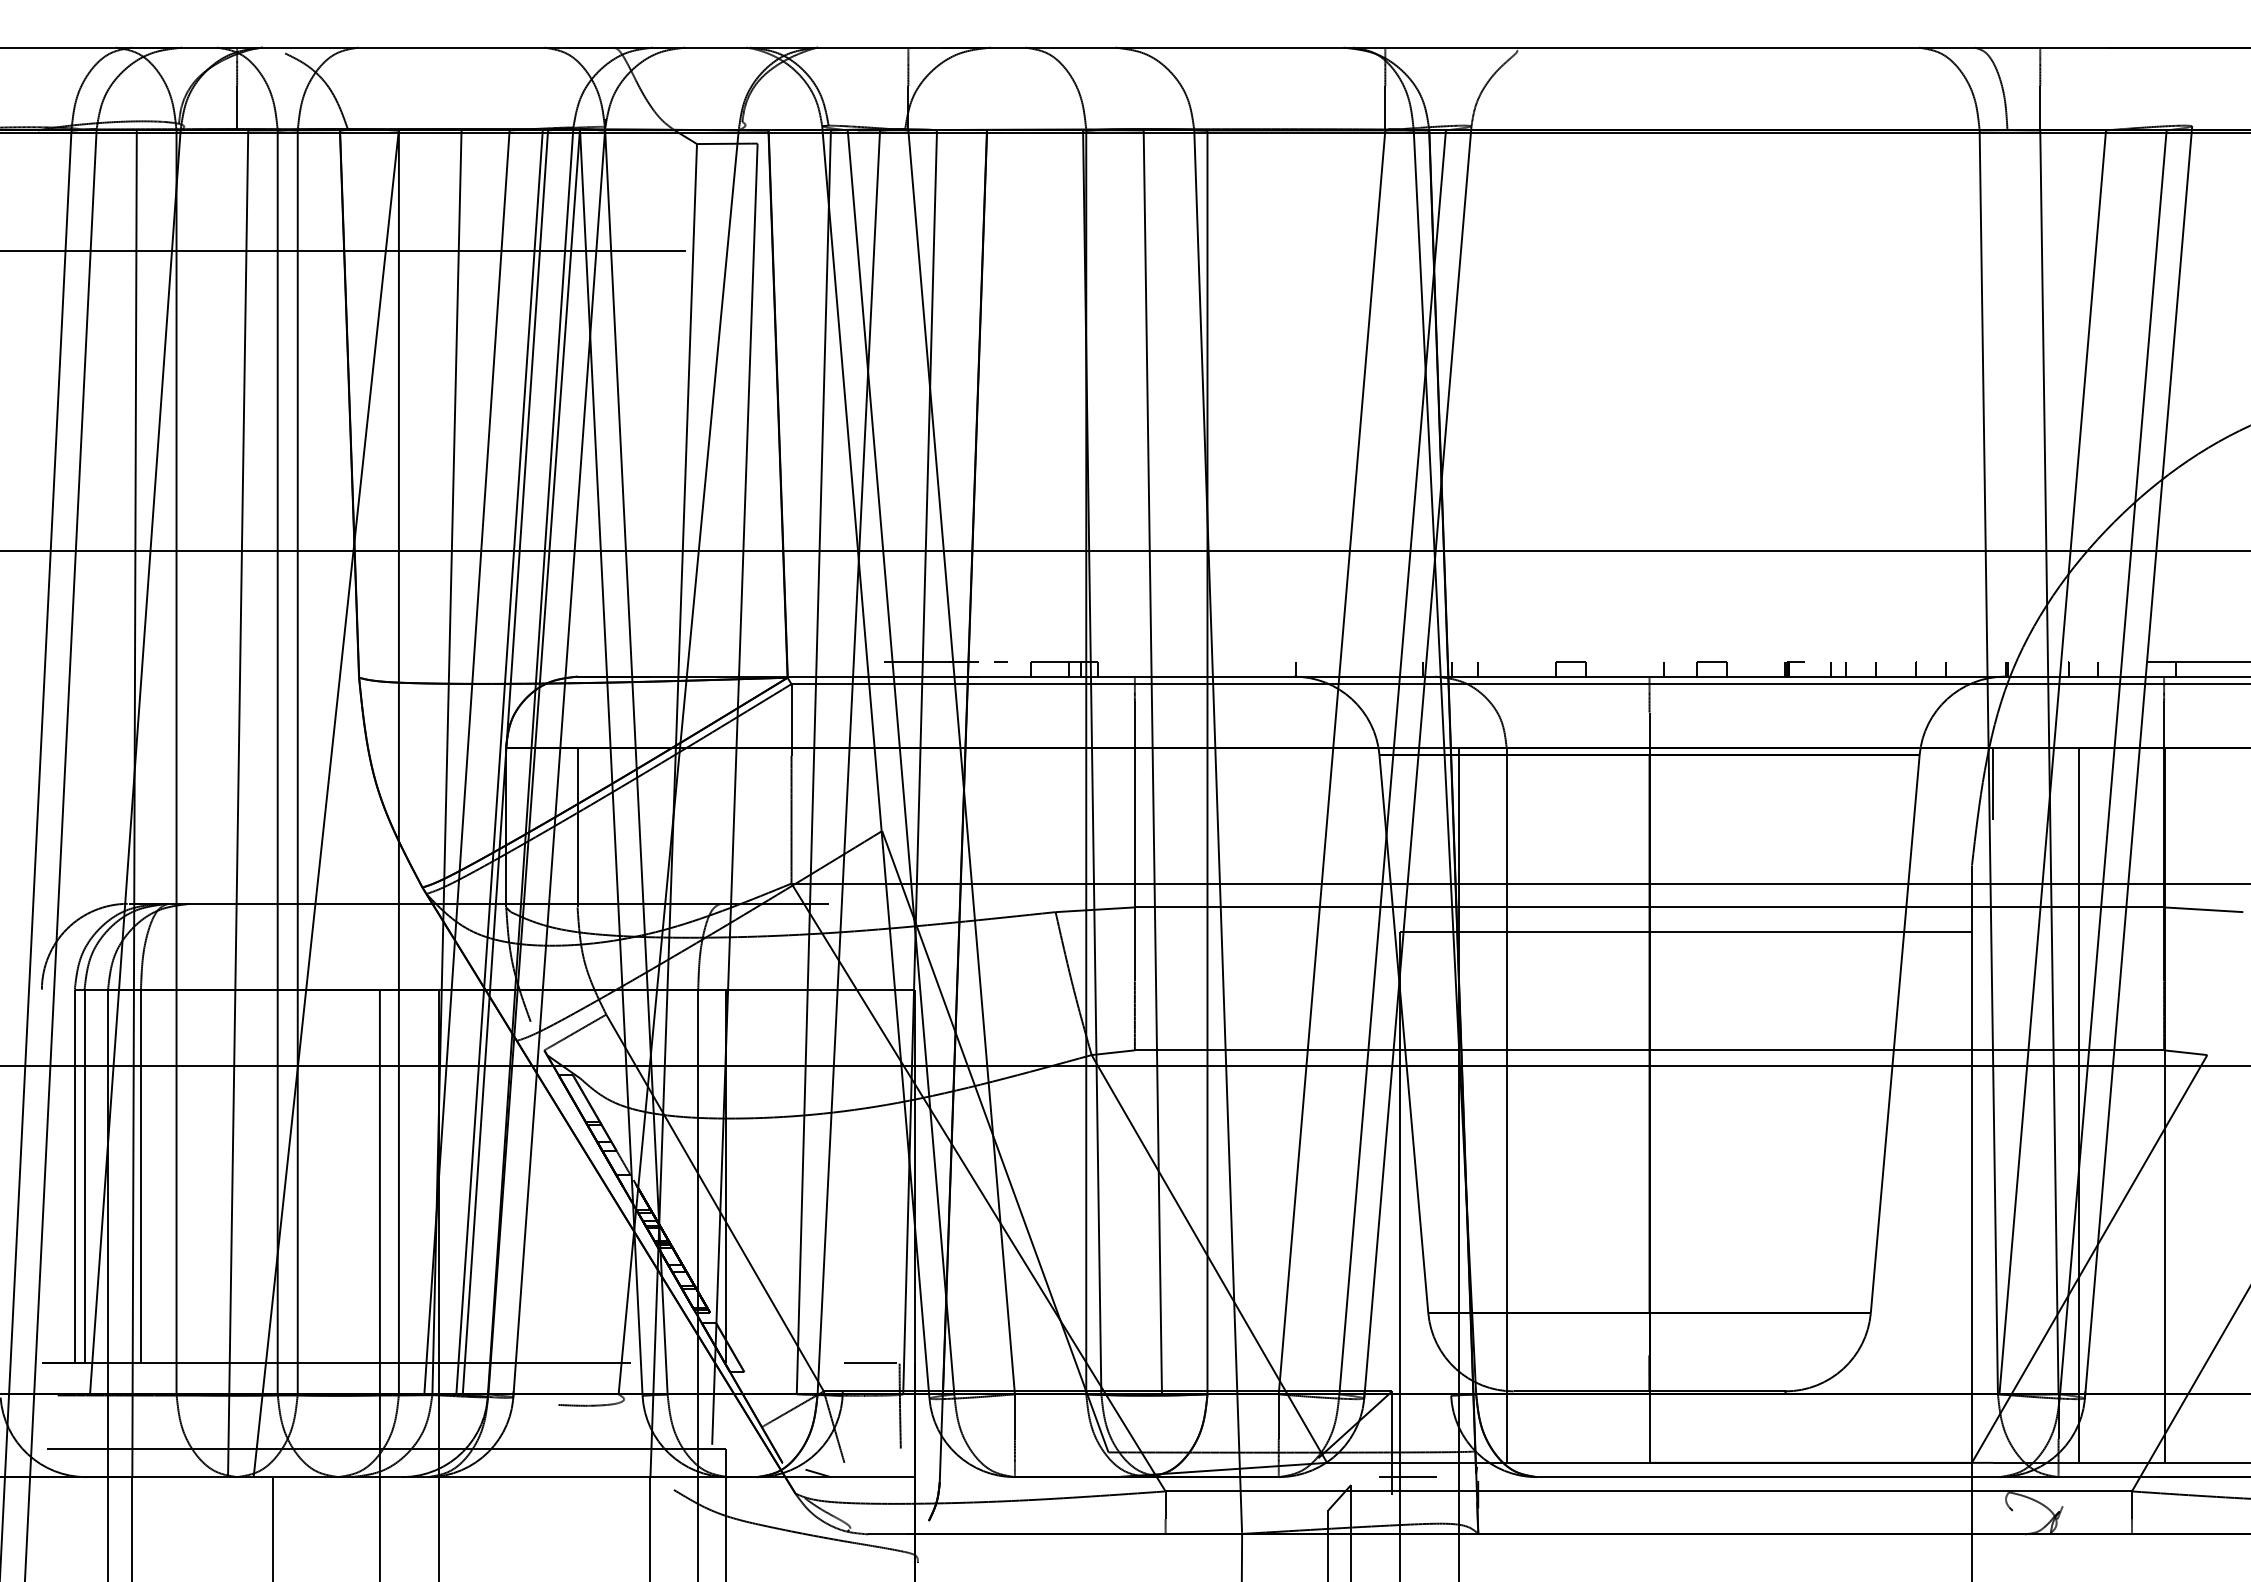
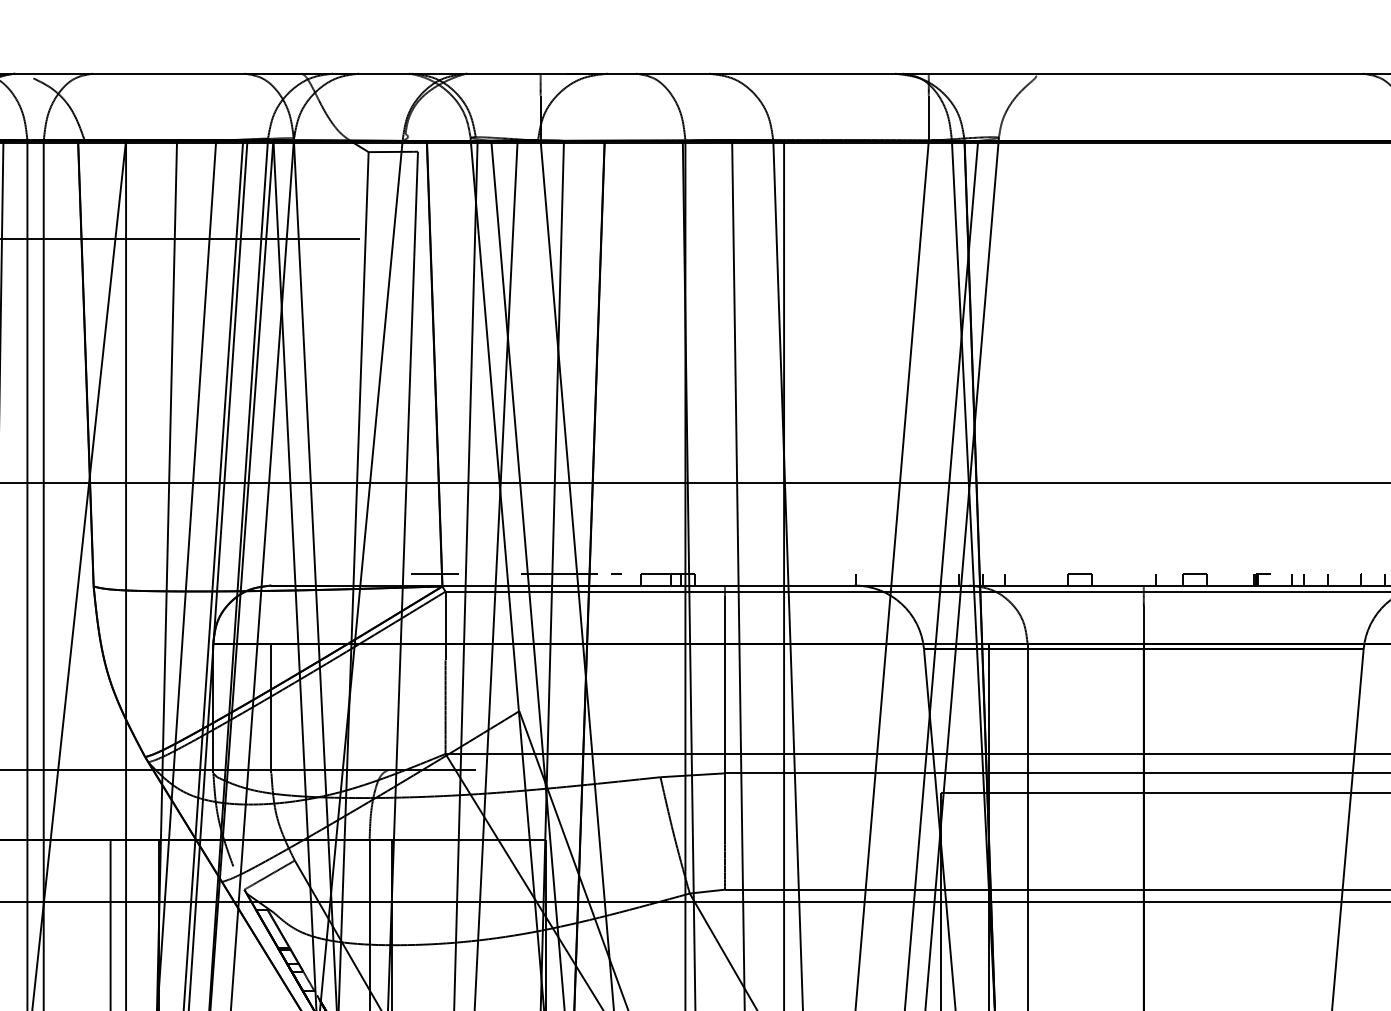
line: (778, 662) -> (434, 574), added

